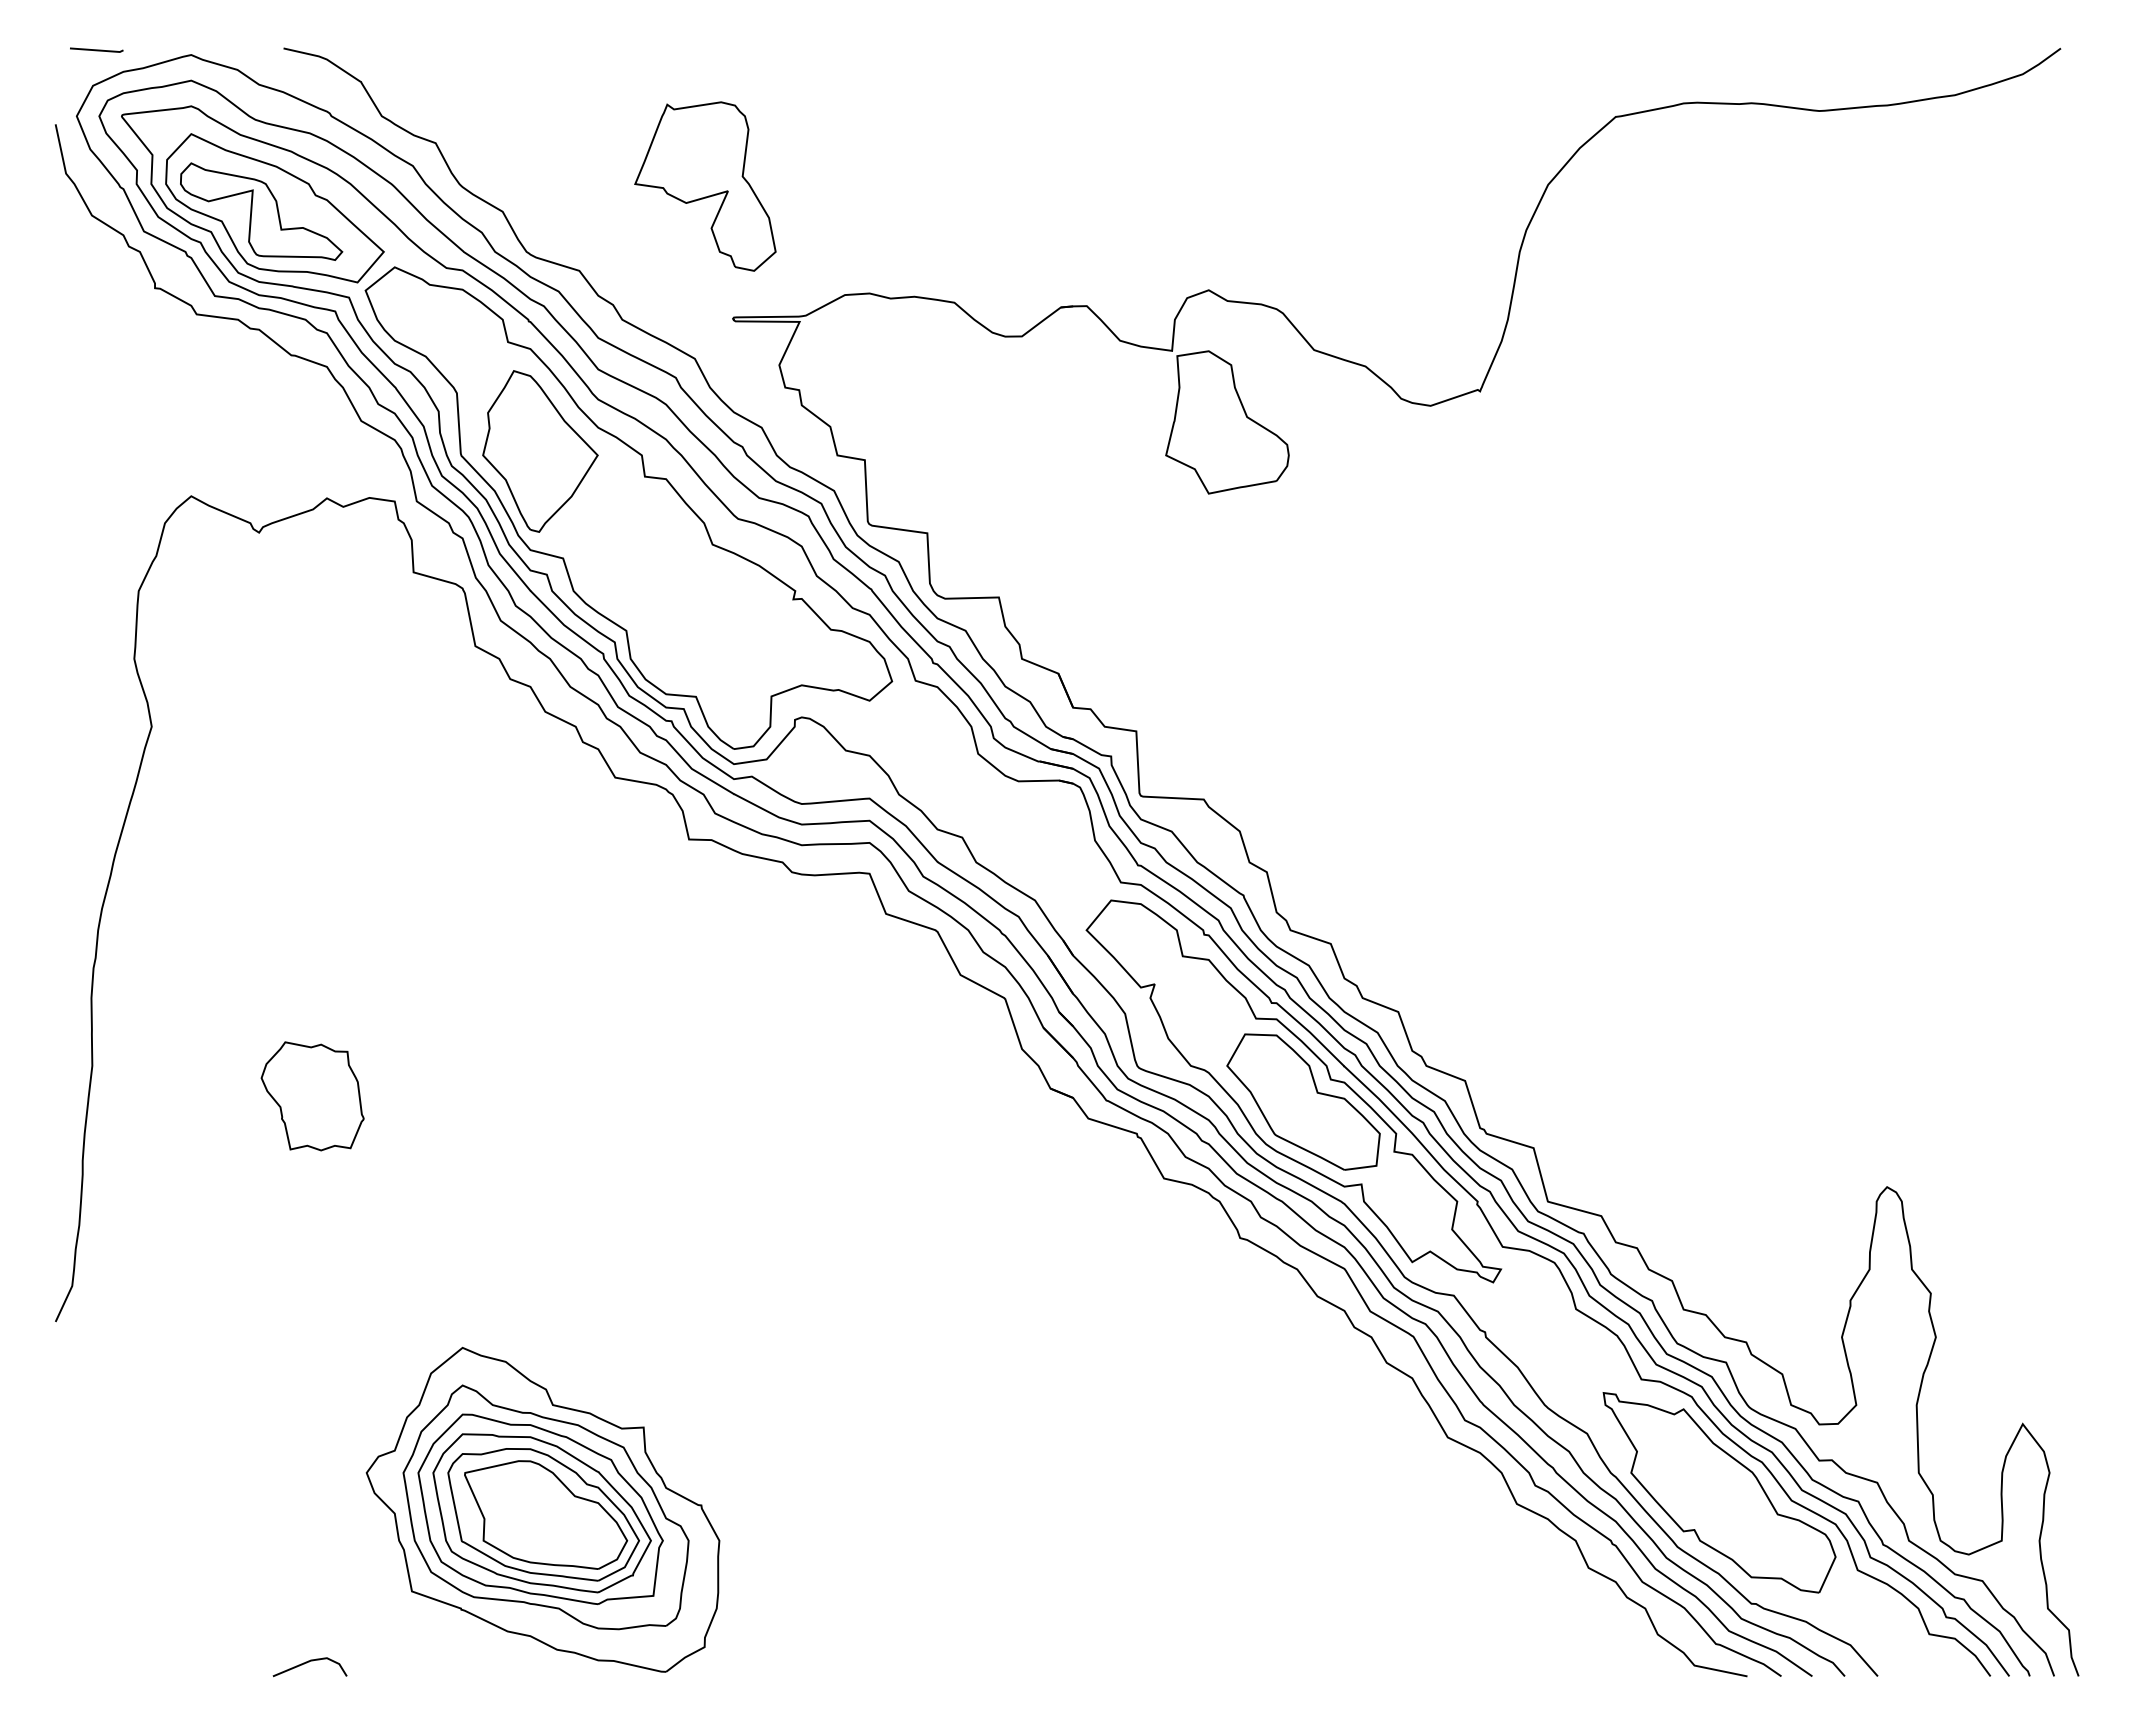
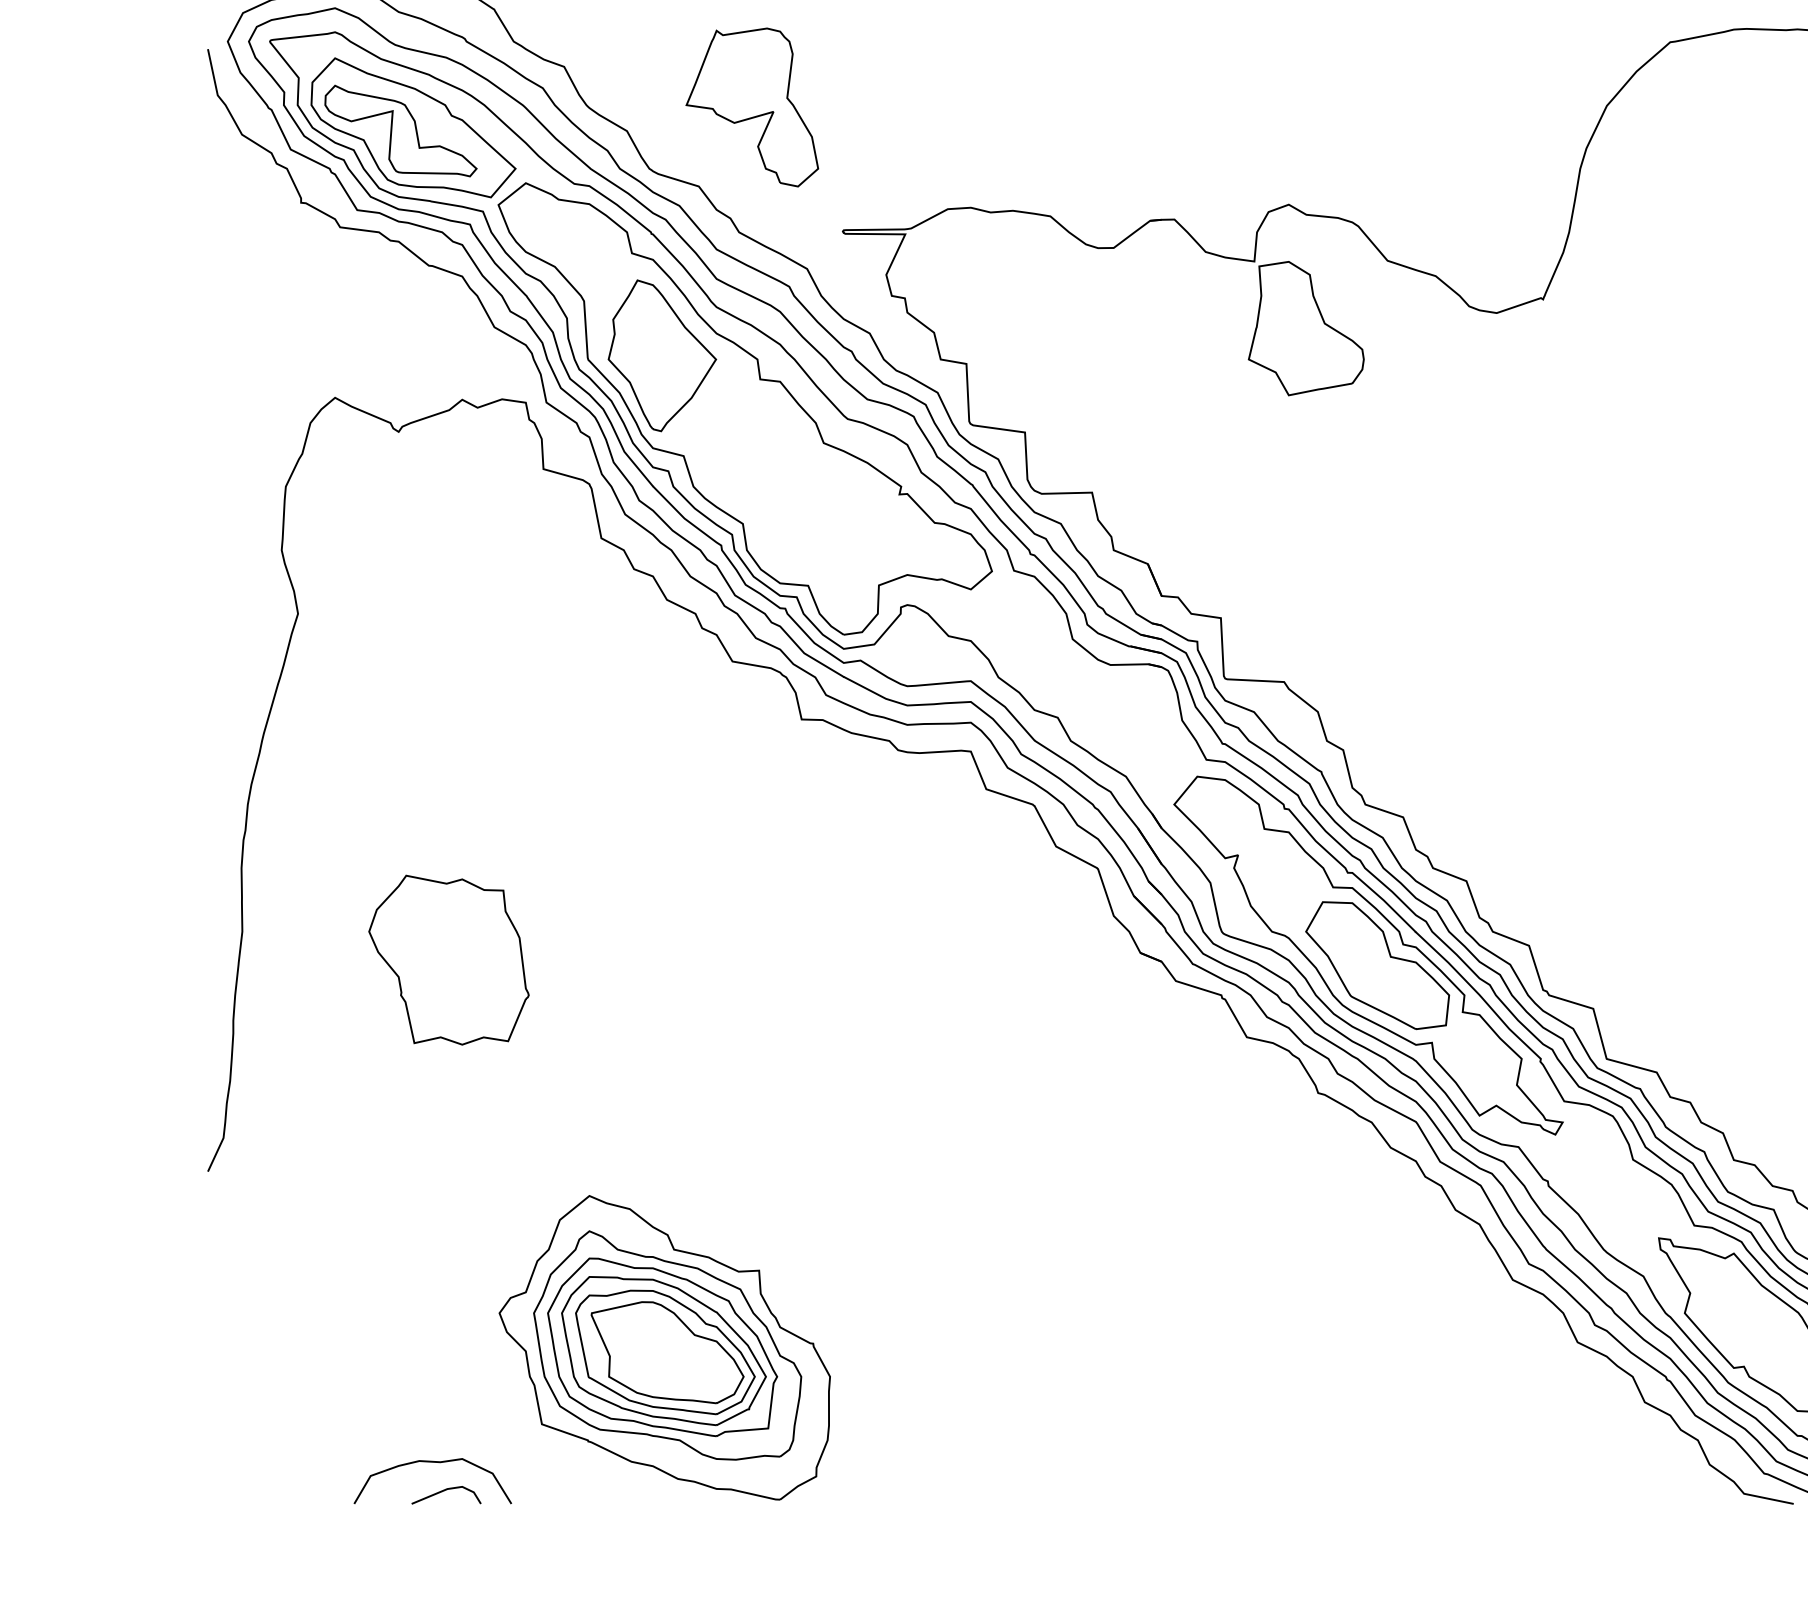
part: (705, 186) -> (752, 107), moved
part: (312, 1096) -> (448, 960), size x1.67
curve: (295, 1632) -> (432, 1462), added

